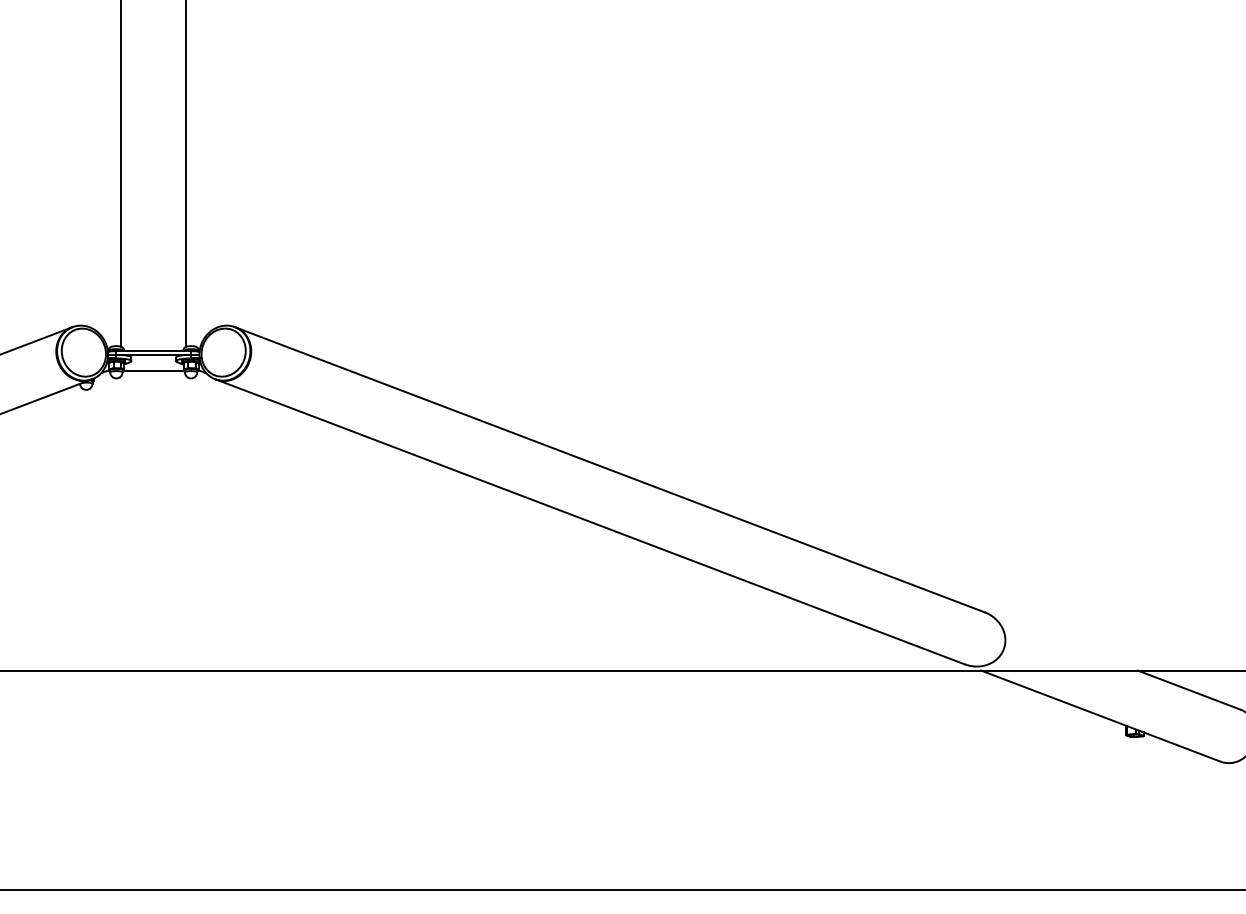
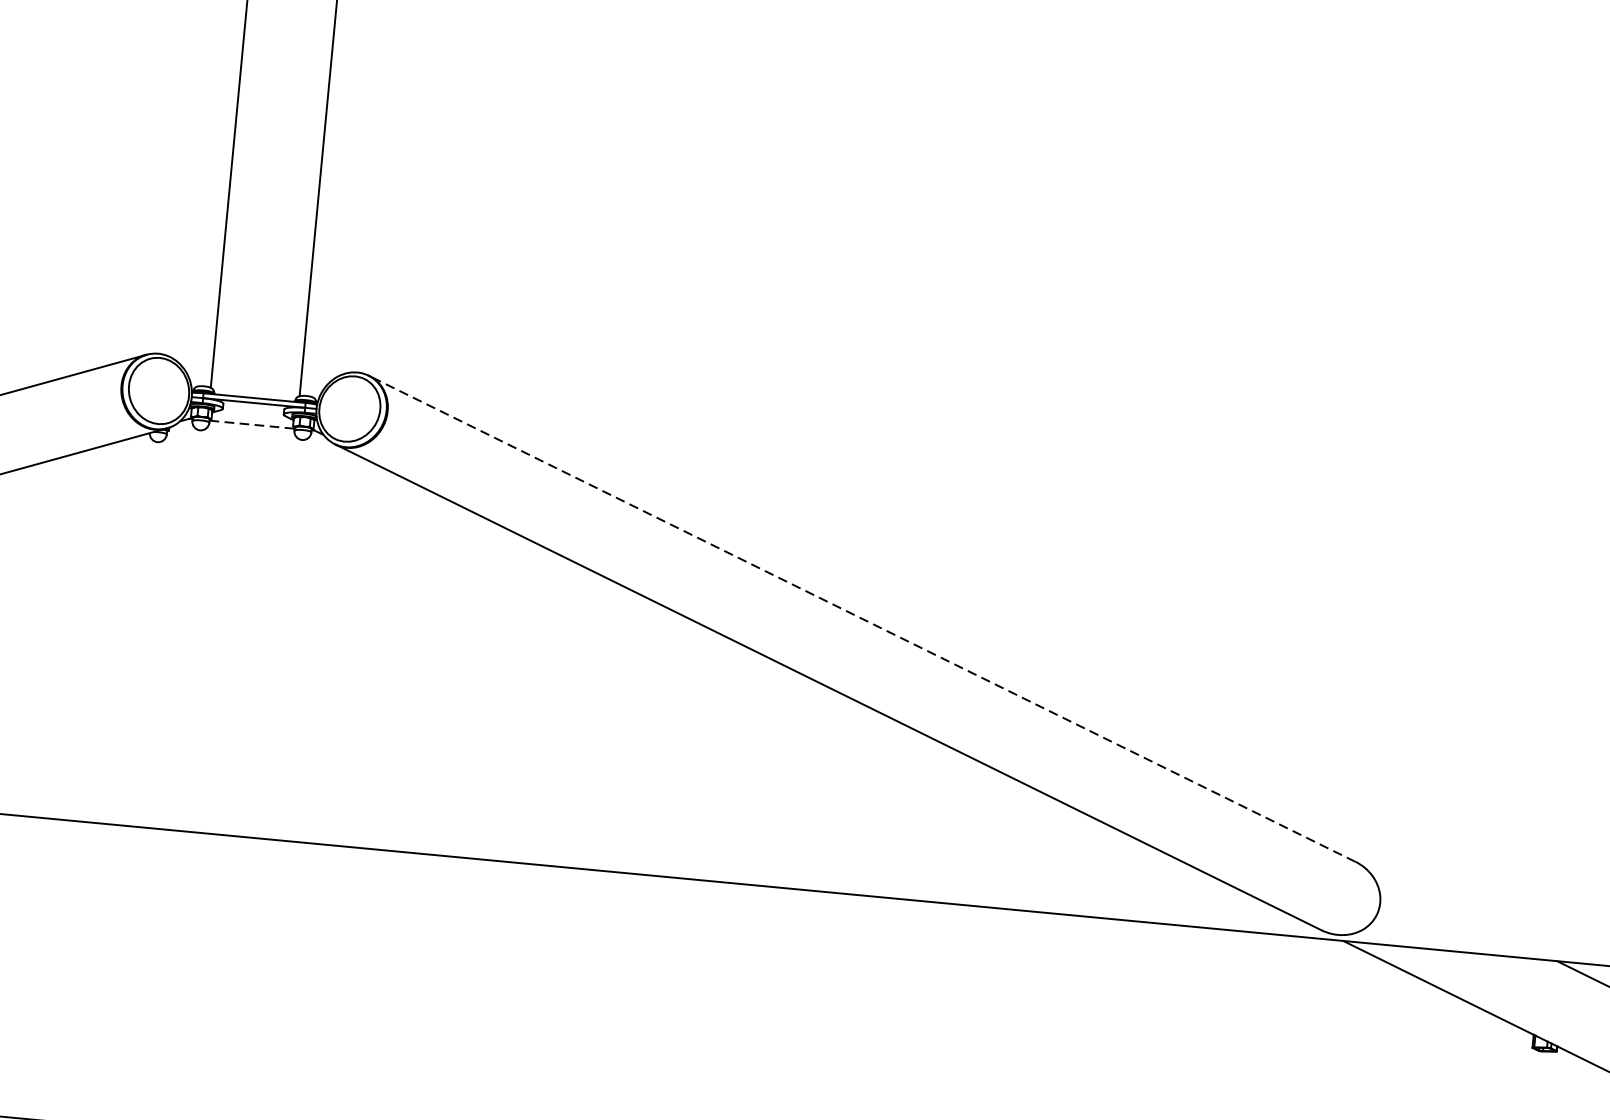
line: (154, 370) -> (253, 424), solid -> dashed
line: (610, 469) -> (863, 618), solid -> dashed

